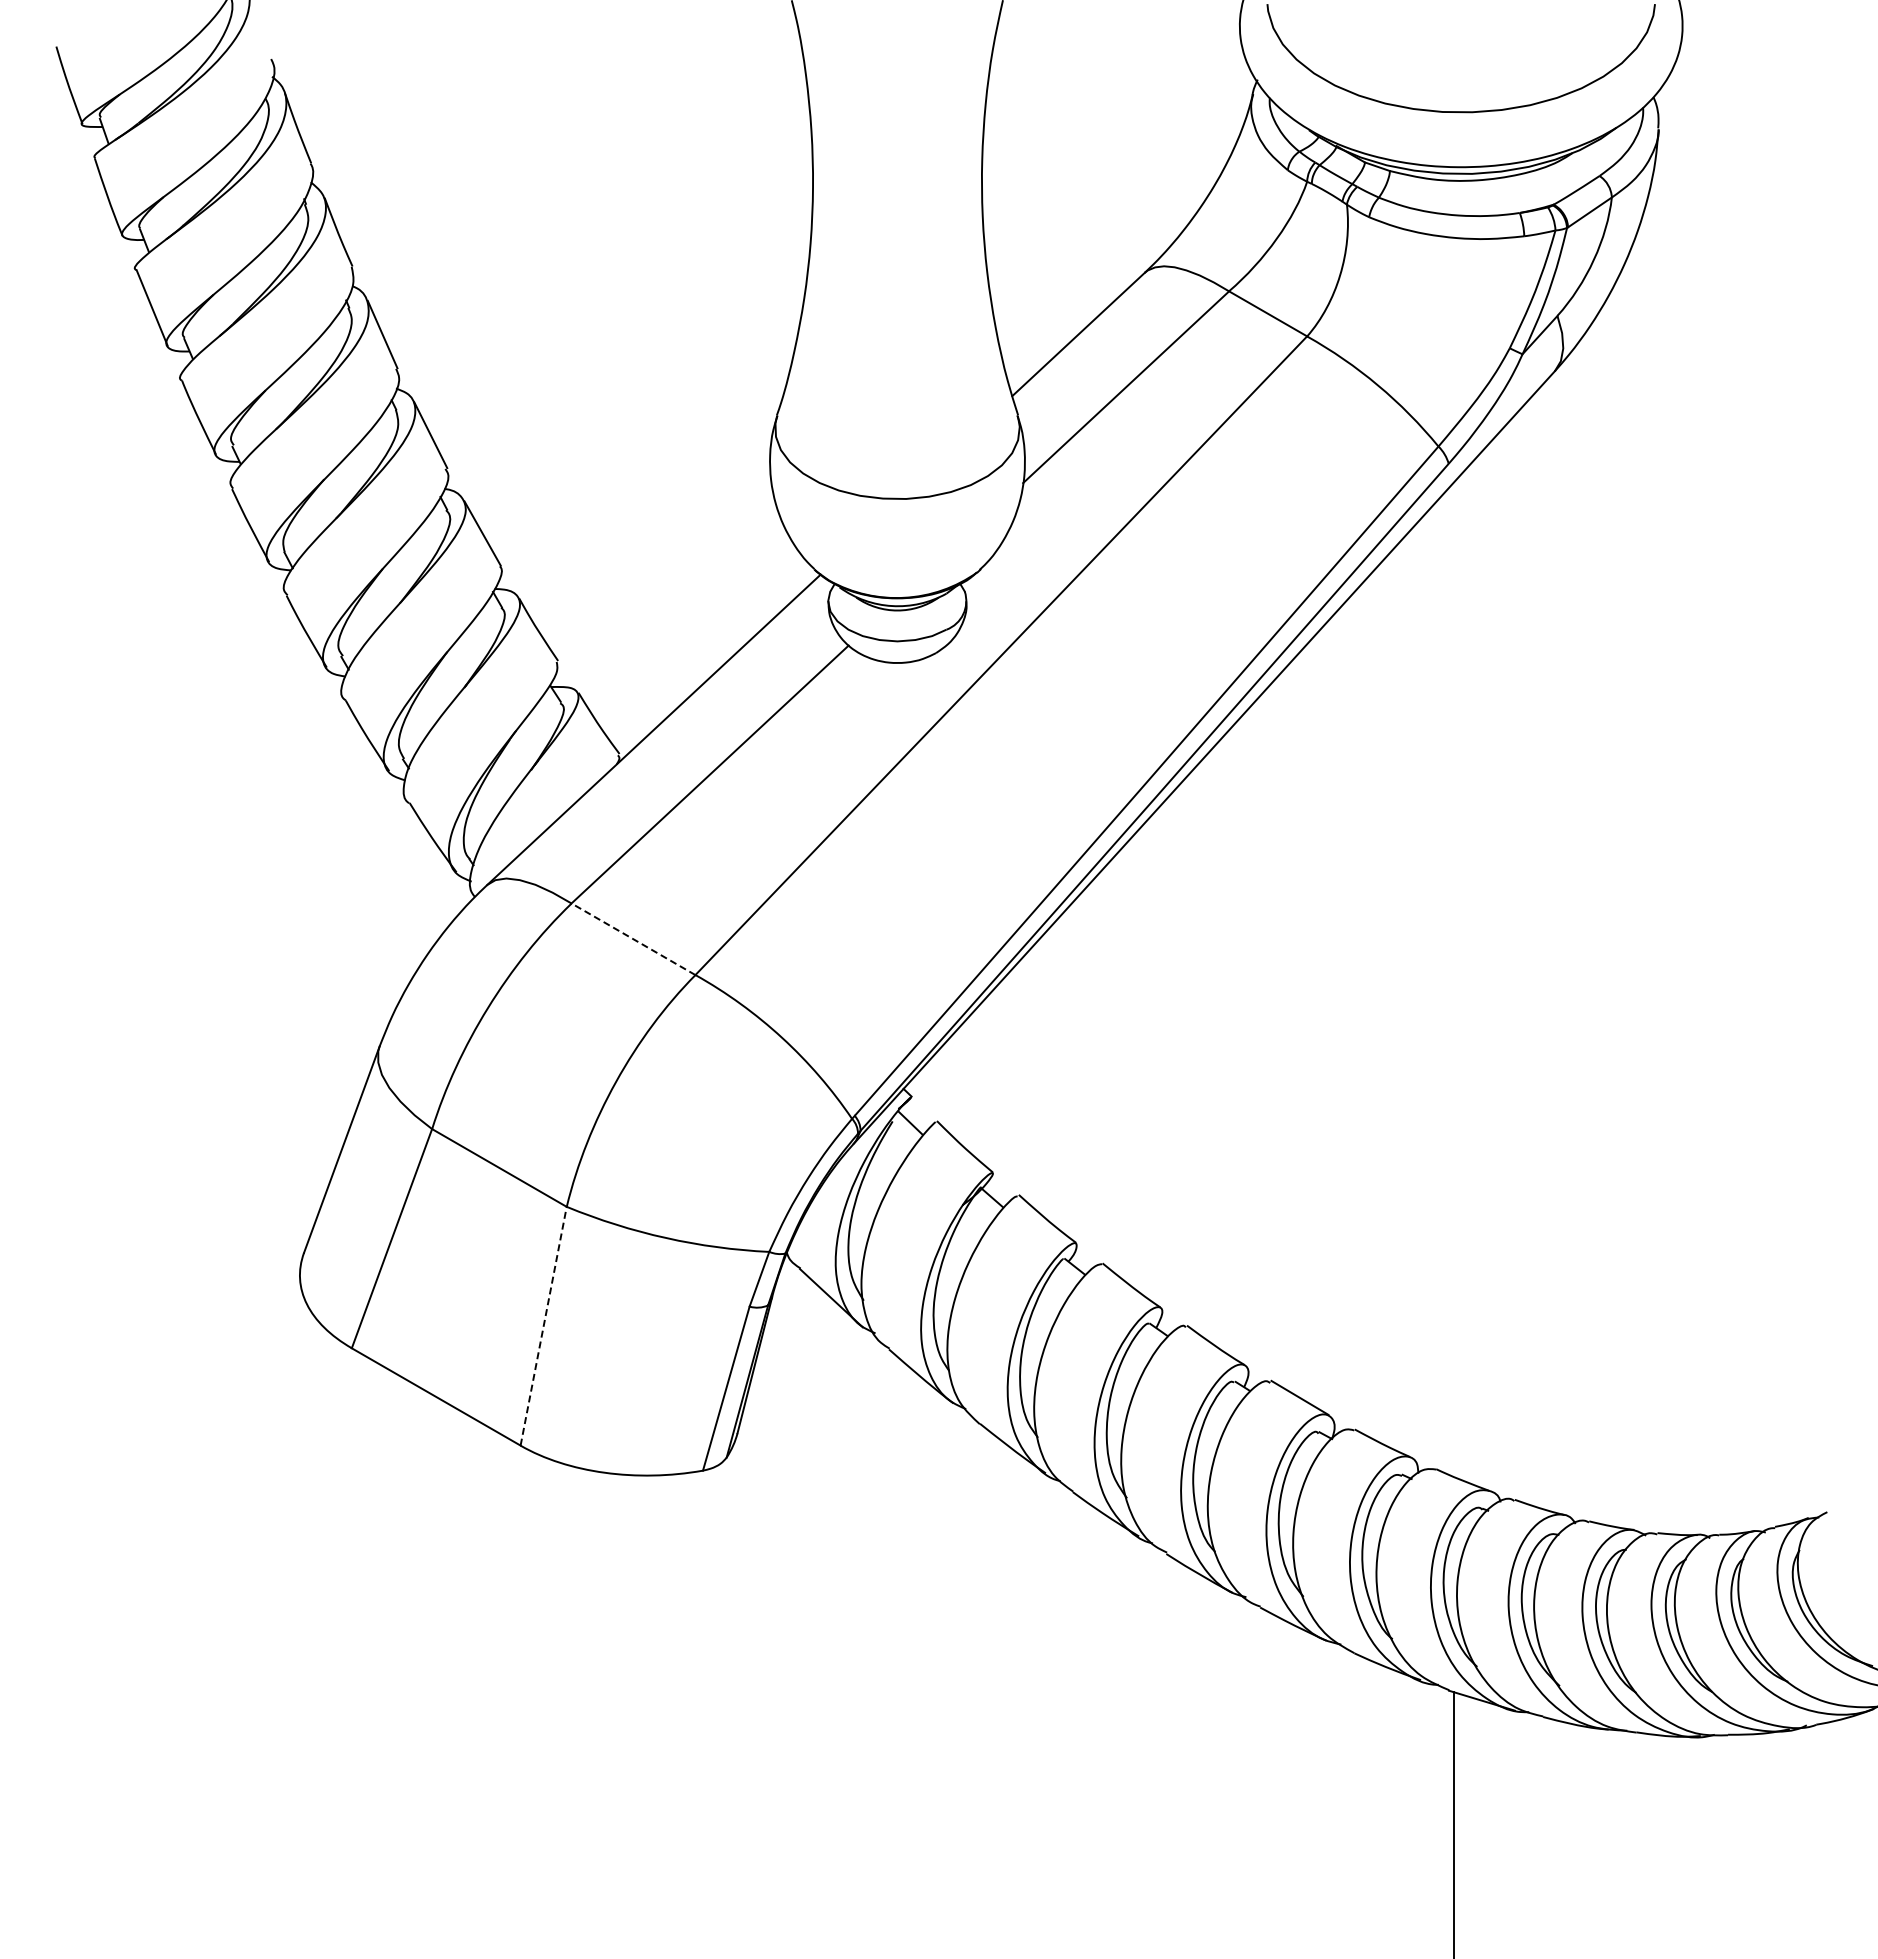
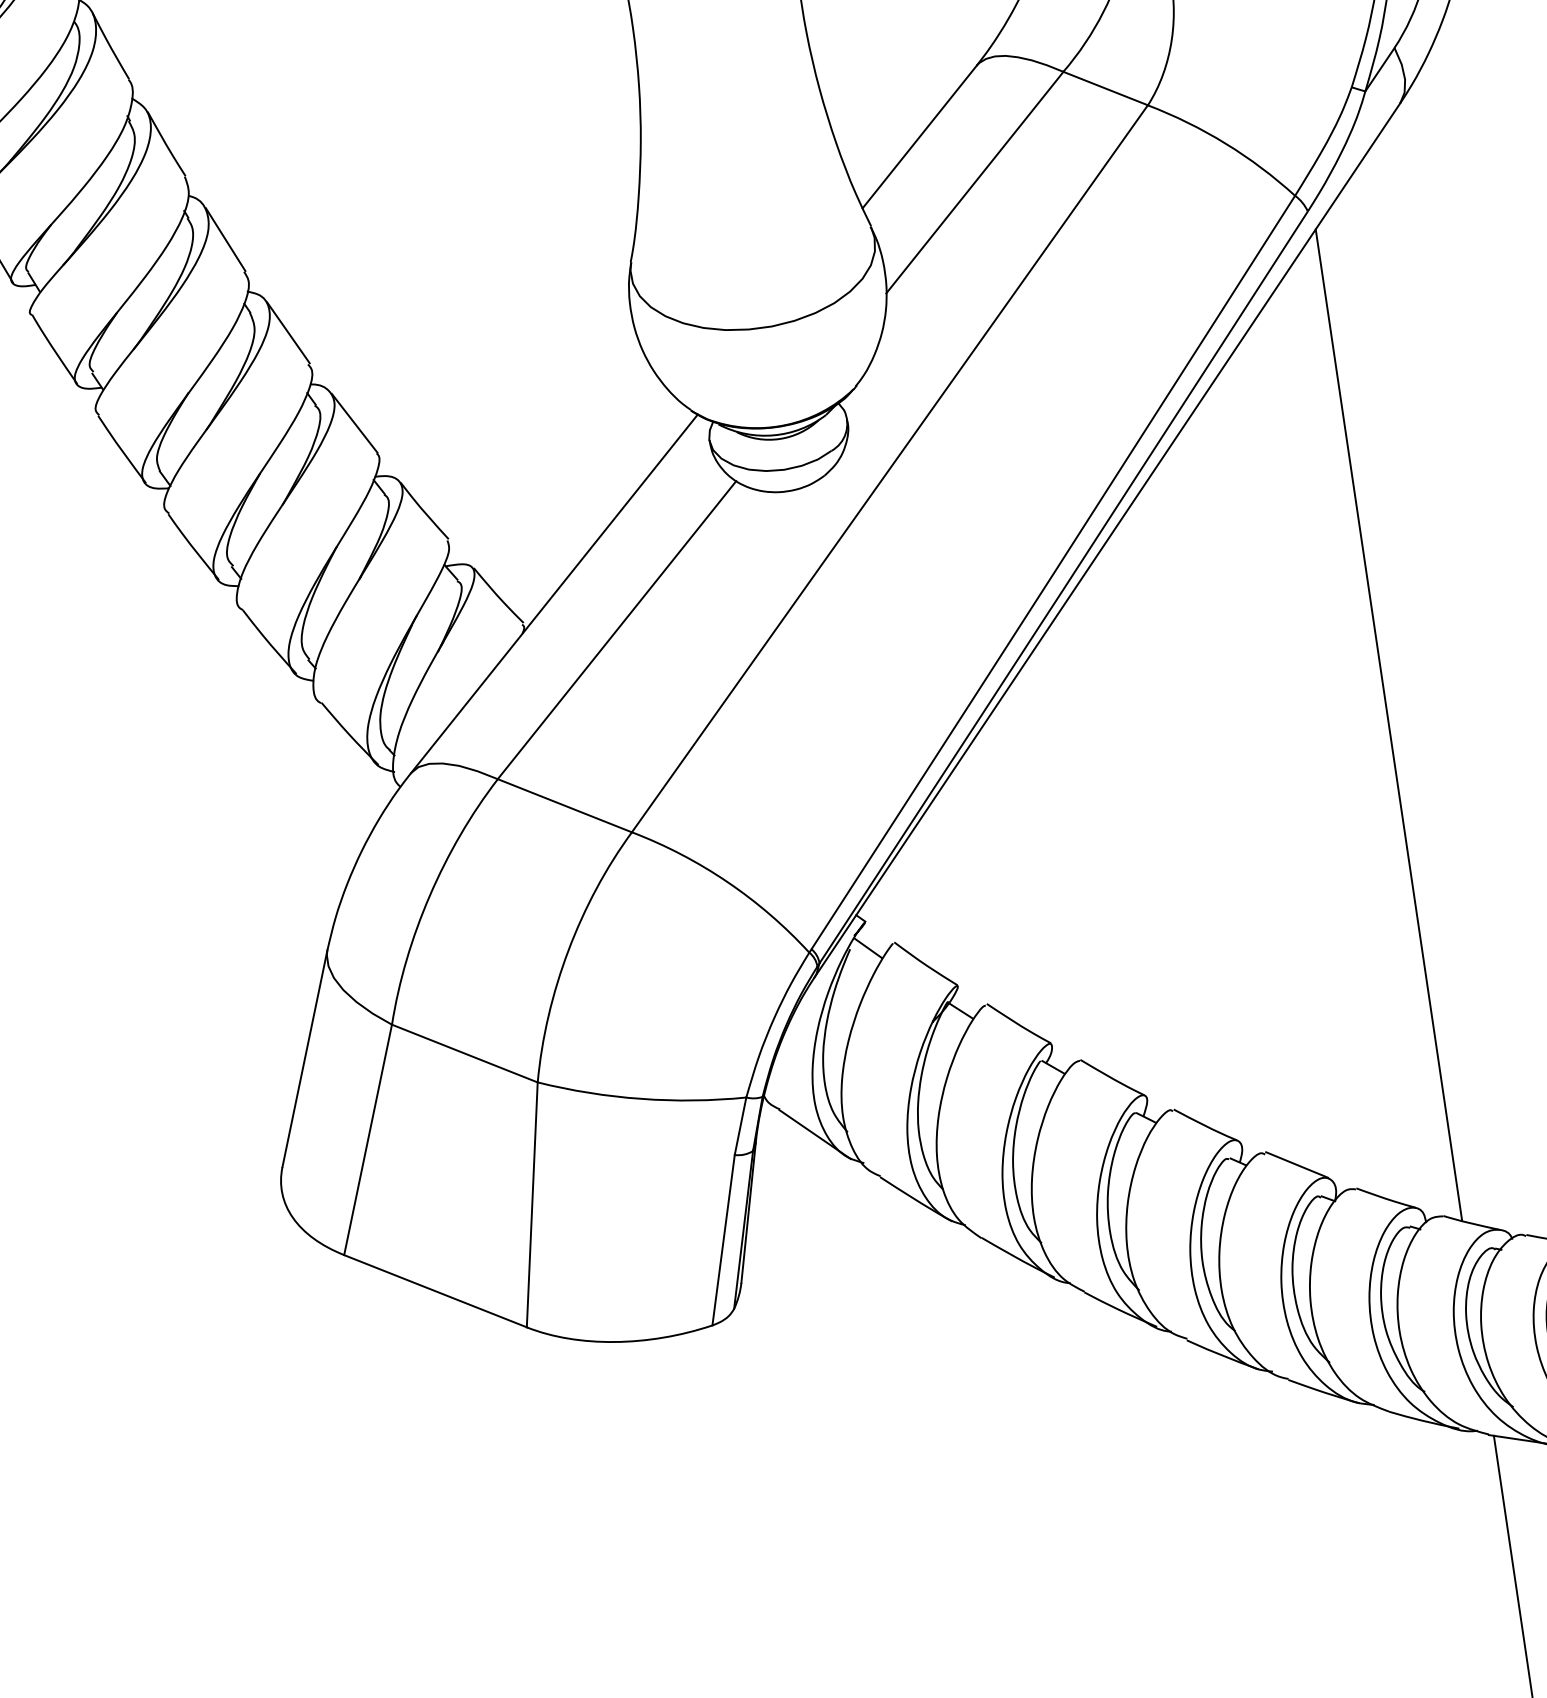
line: (633, 939) -> (564, 805), dashed -> solid
line: (1453, 979) -> (1388, 725), added
line: (543, 1326) -> (532, 1205), dashed -> solid

